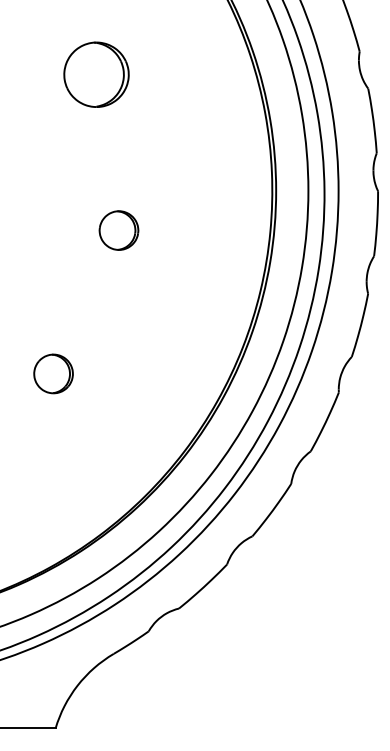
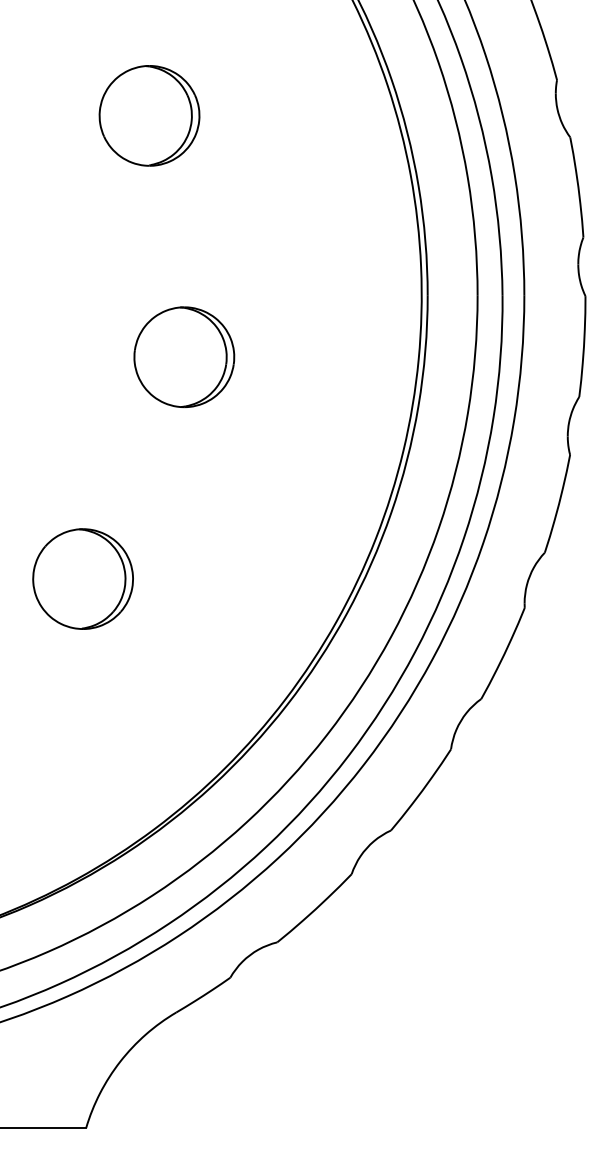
part: (118, 230) -> (183, 356), size x1.67
part: (53, 373) -> (82, 578), size x1.67

